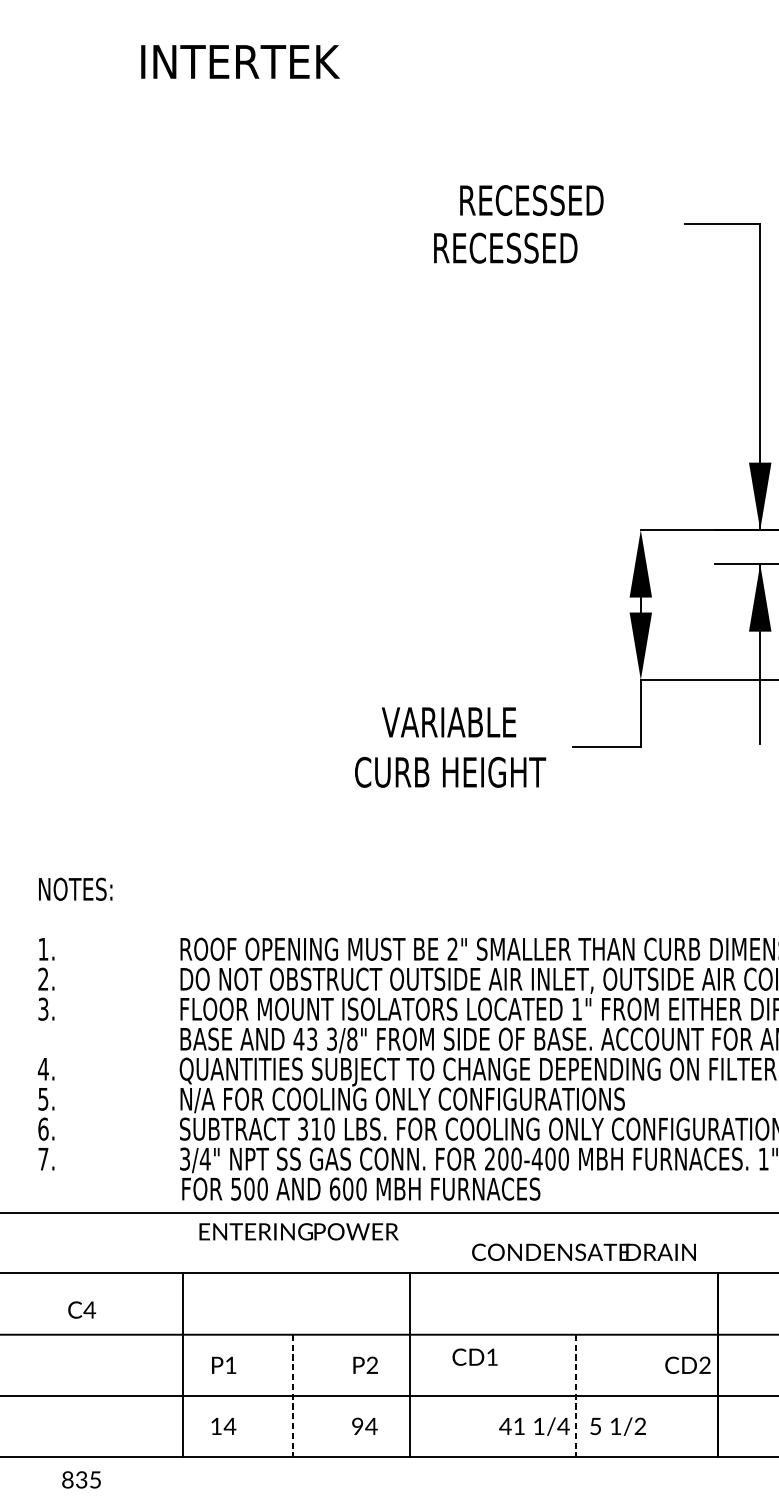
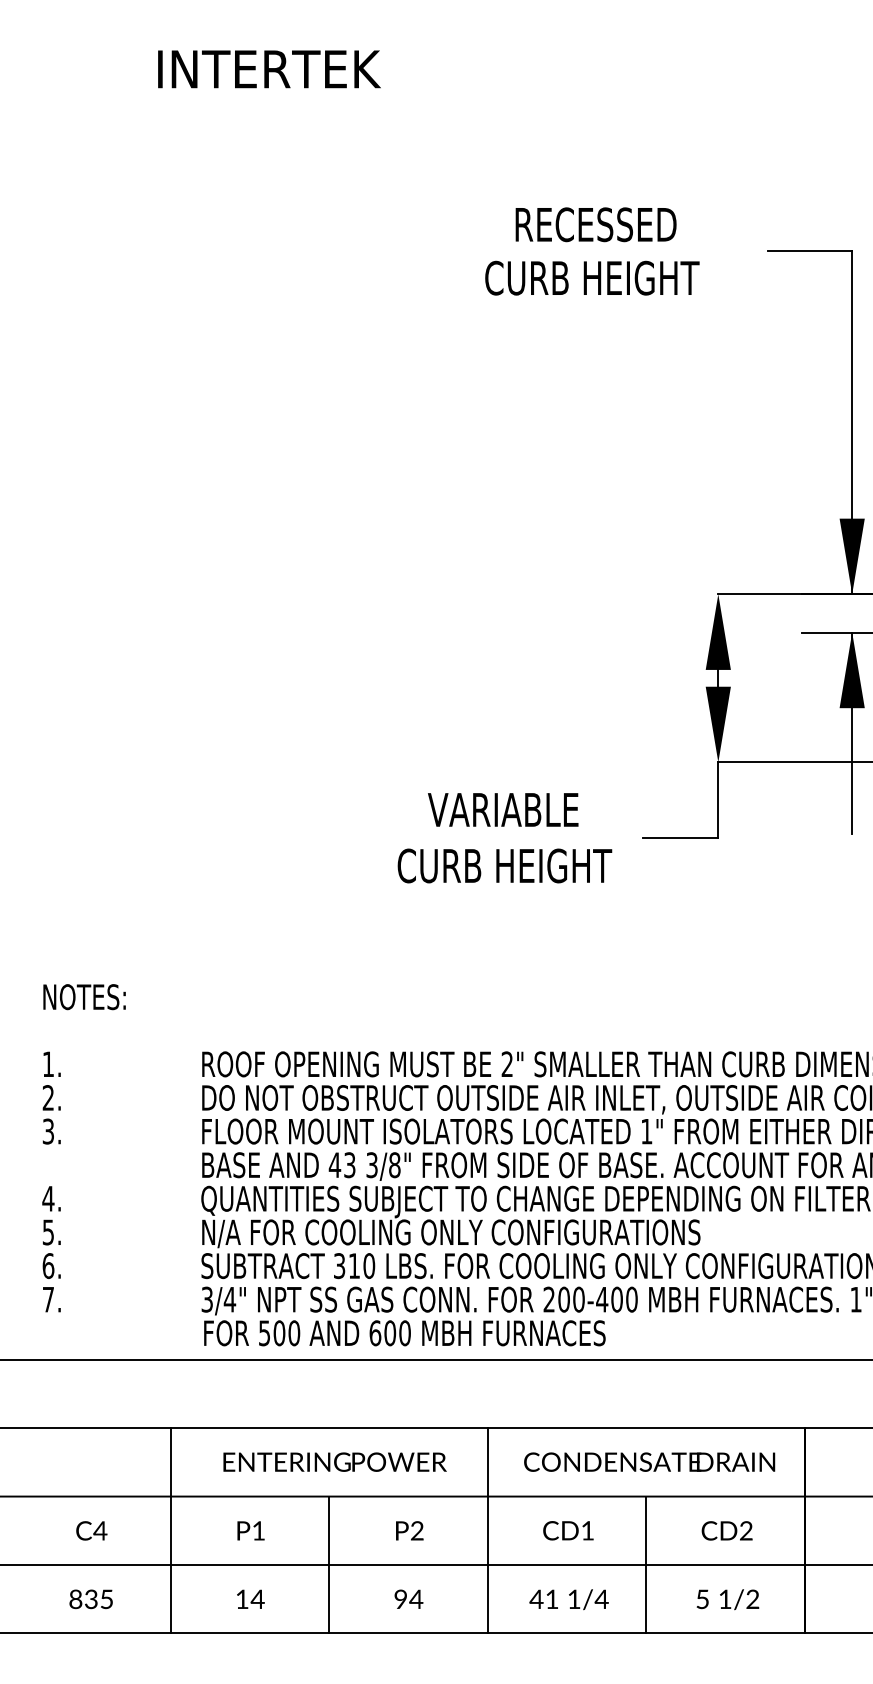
text: (528, 247) -> (592, 277), RECESSED -> CURB HEIGHT
text: (298, 1231) -> (334, 1461), moved
text: (583, 1251) -> (649, 1461), moved
text: (81, 1309) -> (91, 1530), moved
text: (475, 1356) -> (568, 1530), moved
line: (182, 1365) -> (170, 1530), moved
line: (410, 1365) -> (487, 1530), moved
text: (687, 1365) -> (726, 1530), moved
line: (293, 1396) -> (328, 1565), dashed -> solid
line: (575, 1396) -> (645, 1565), dashed -> solid
text: (533, 1426) -> (568, 1599), moved
text: (617, 1426) -> (727, 1599), moved
text: (80, 1480) -> (90, 1599), moved

